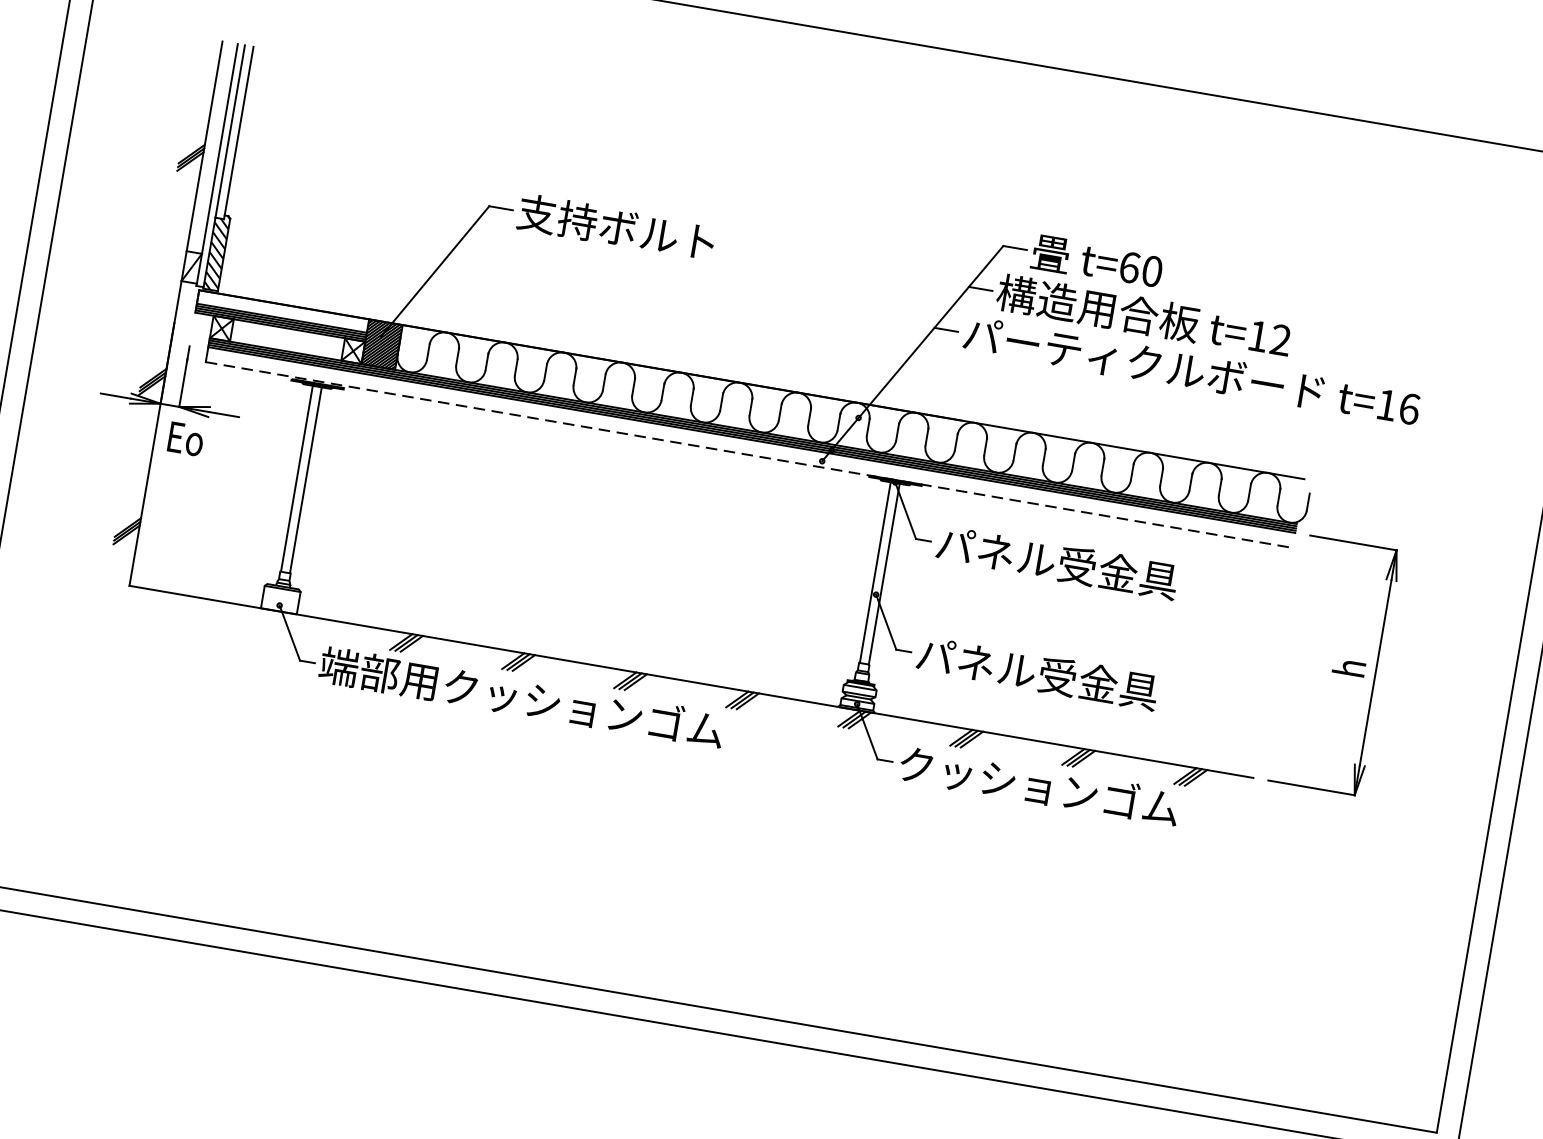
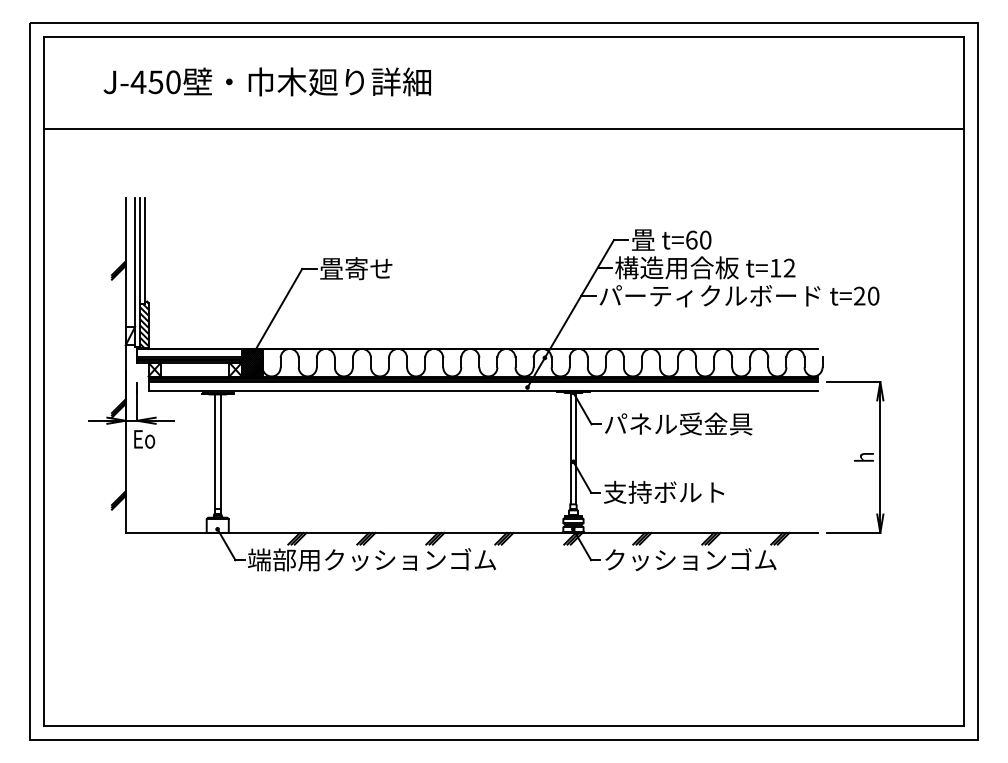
text: (616, 227) -> (380, 268), 支持ボルト -> 畳寄せ
text: (1398, 405) -> (866, 295), t=16 -> t=20
line: (749, 455) -> (483, 391), dashed -> solid
text: (1036, 671) -> (677, 491), パネル受金具 -> 支持ボルト

